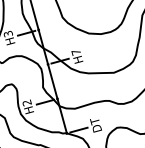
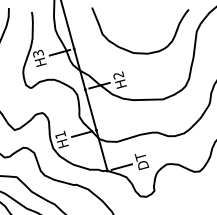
text: (76, 52) -> (118, 75), H7 -> H2
text: (27, 103) -> (60, 135), H2 -> H1

